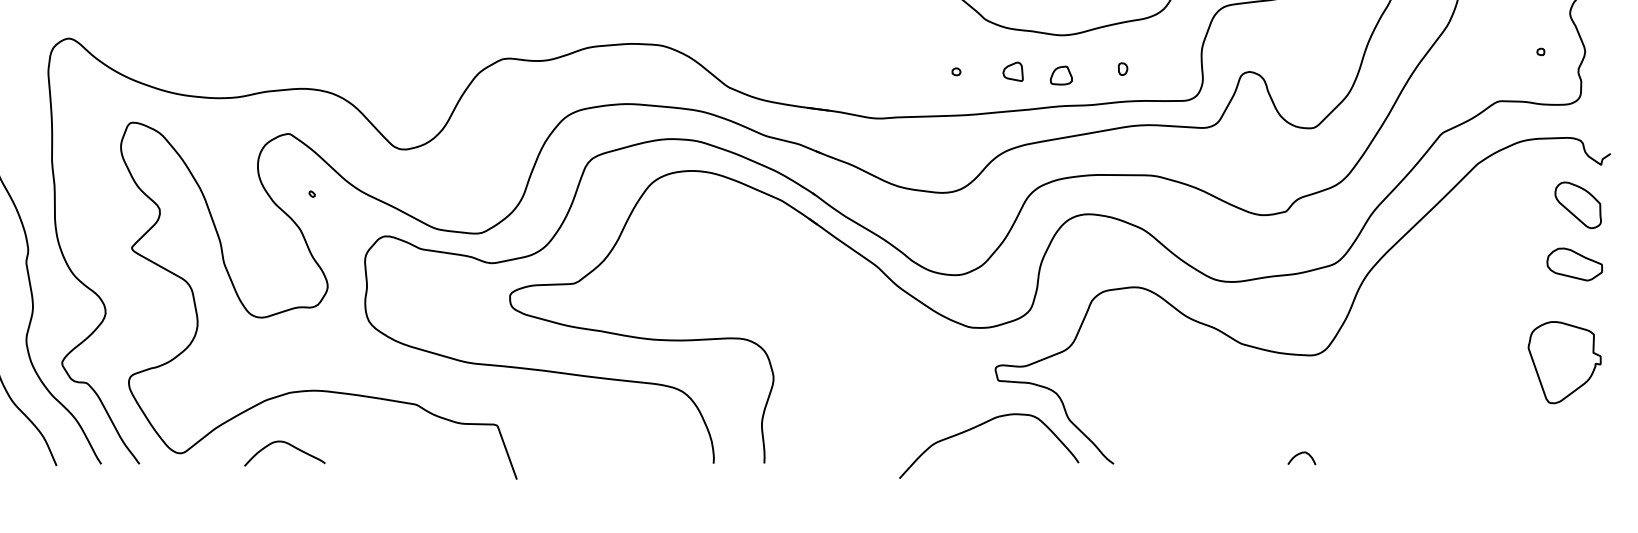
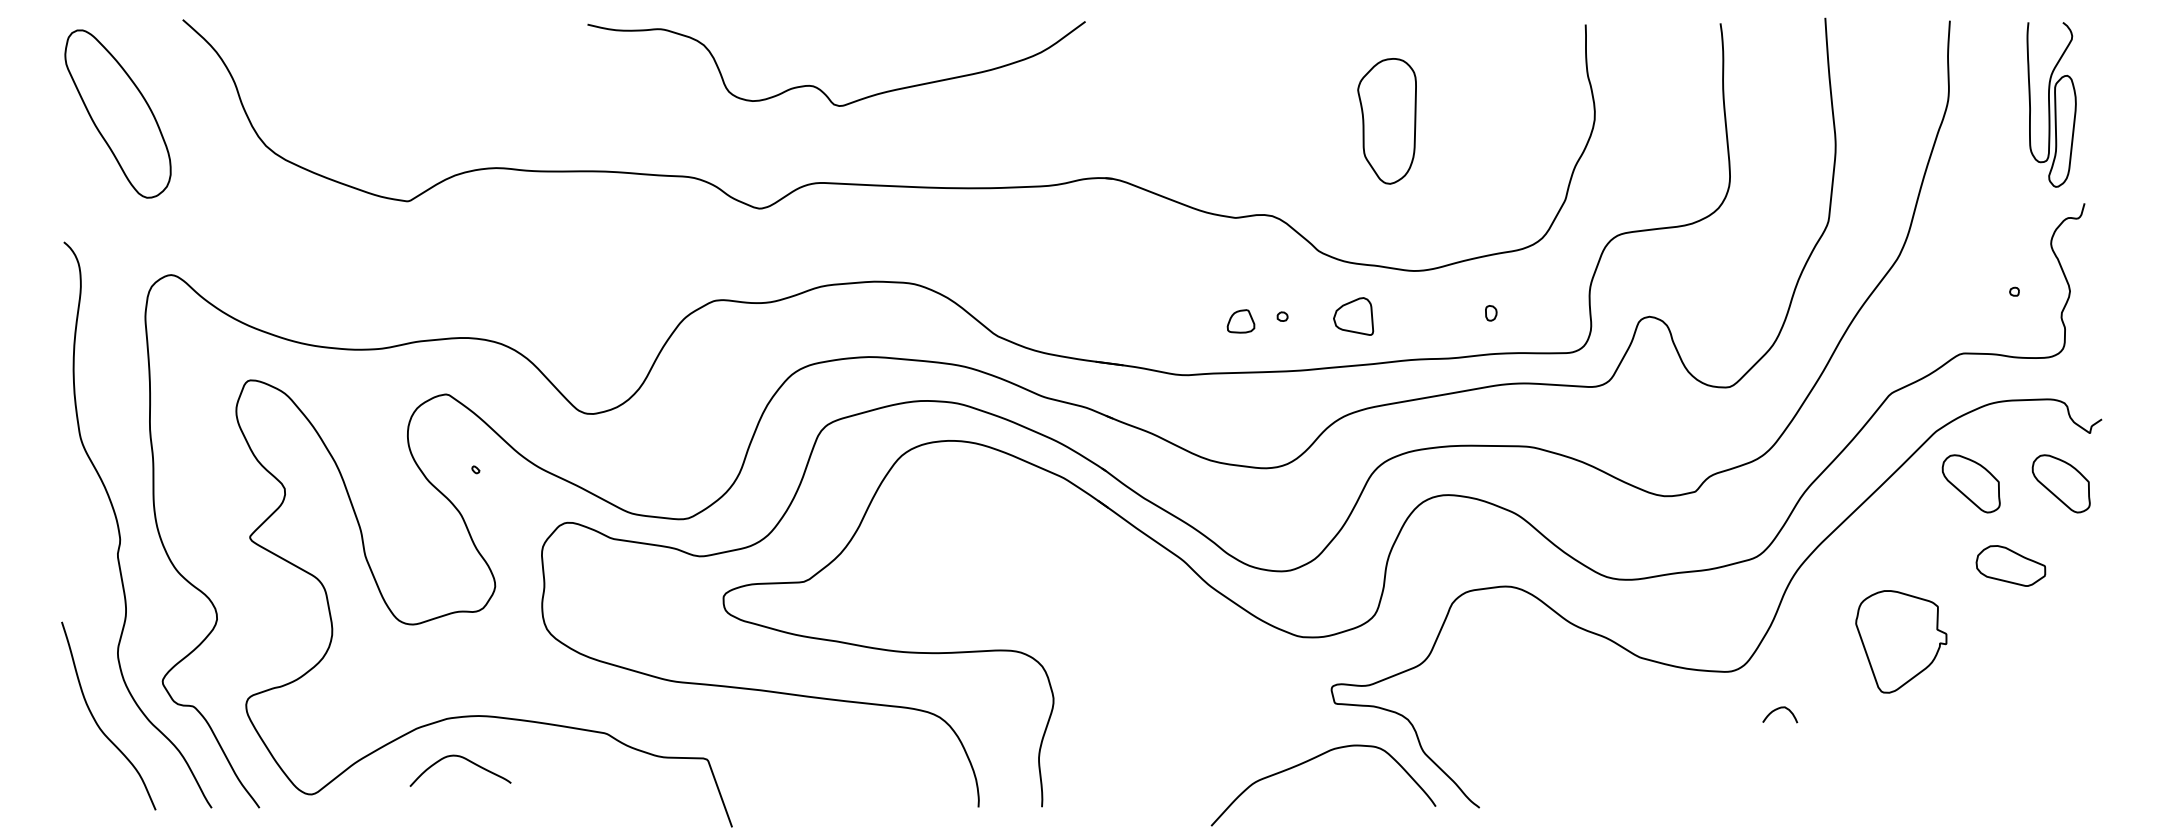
part: (1013, 71) -> (1353, 316), size x1.6
part: (1060, 75) -> (1240, 321), moved
part: (1505, 205) -> (1970, 483), added
part: (1574, 264) -> (2010, 565), moved
part: (1564, 362) -> (1901, 641), moved
curve: (289, 445) -> (466, 760), moved
curve: (1301, 454) -> (1779, 709), moved

